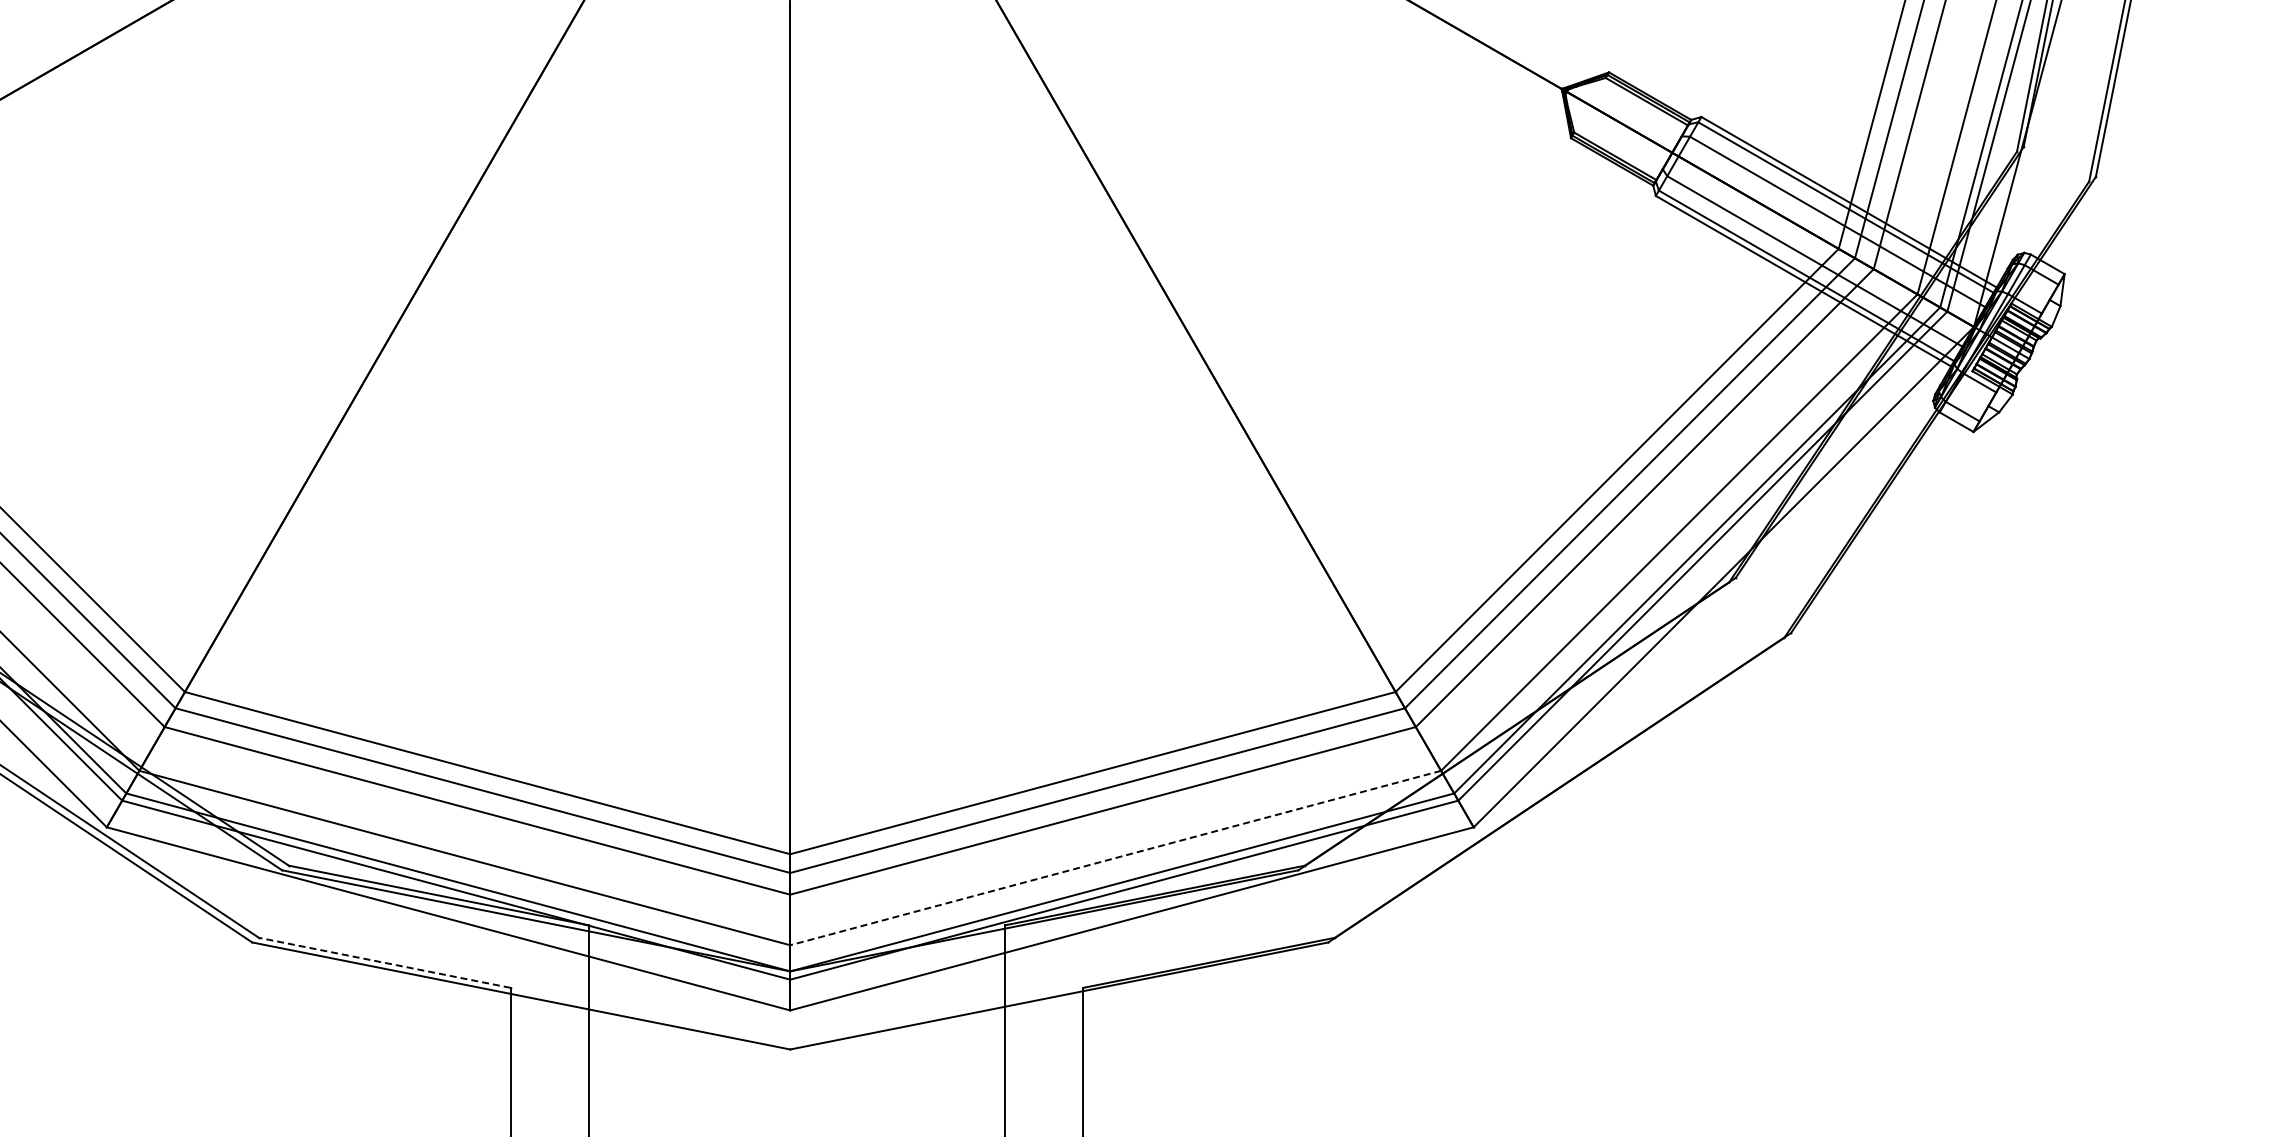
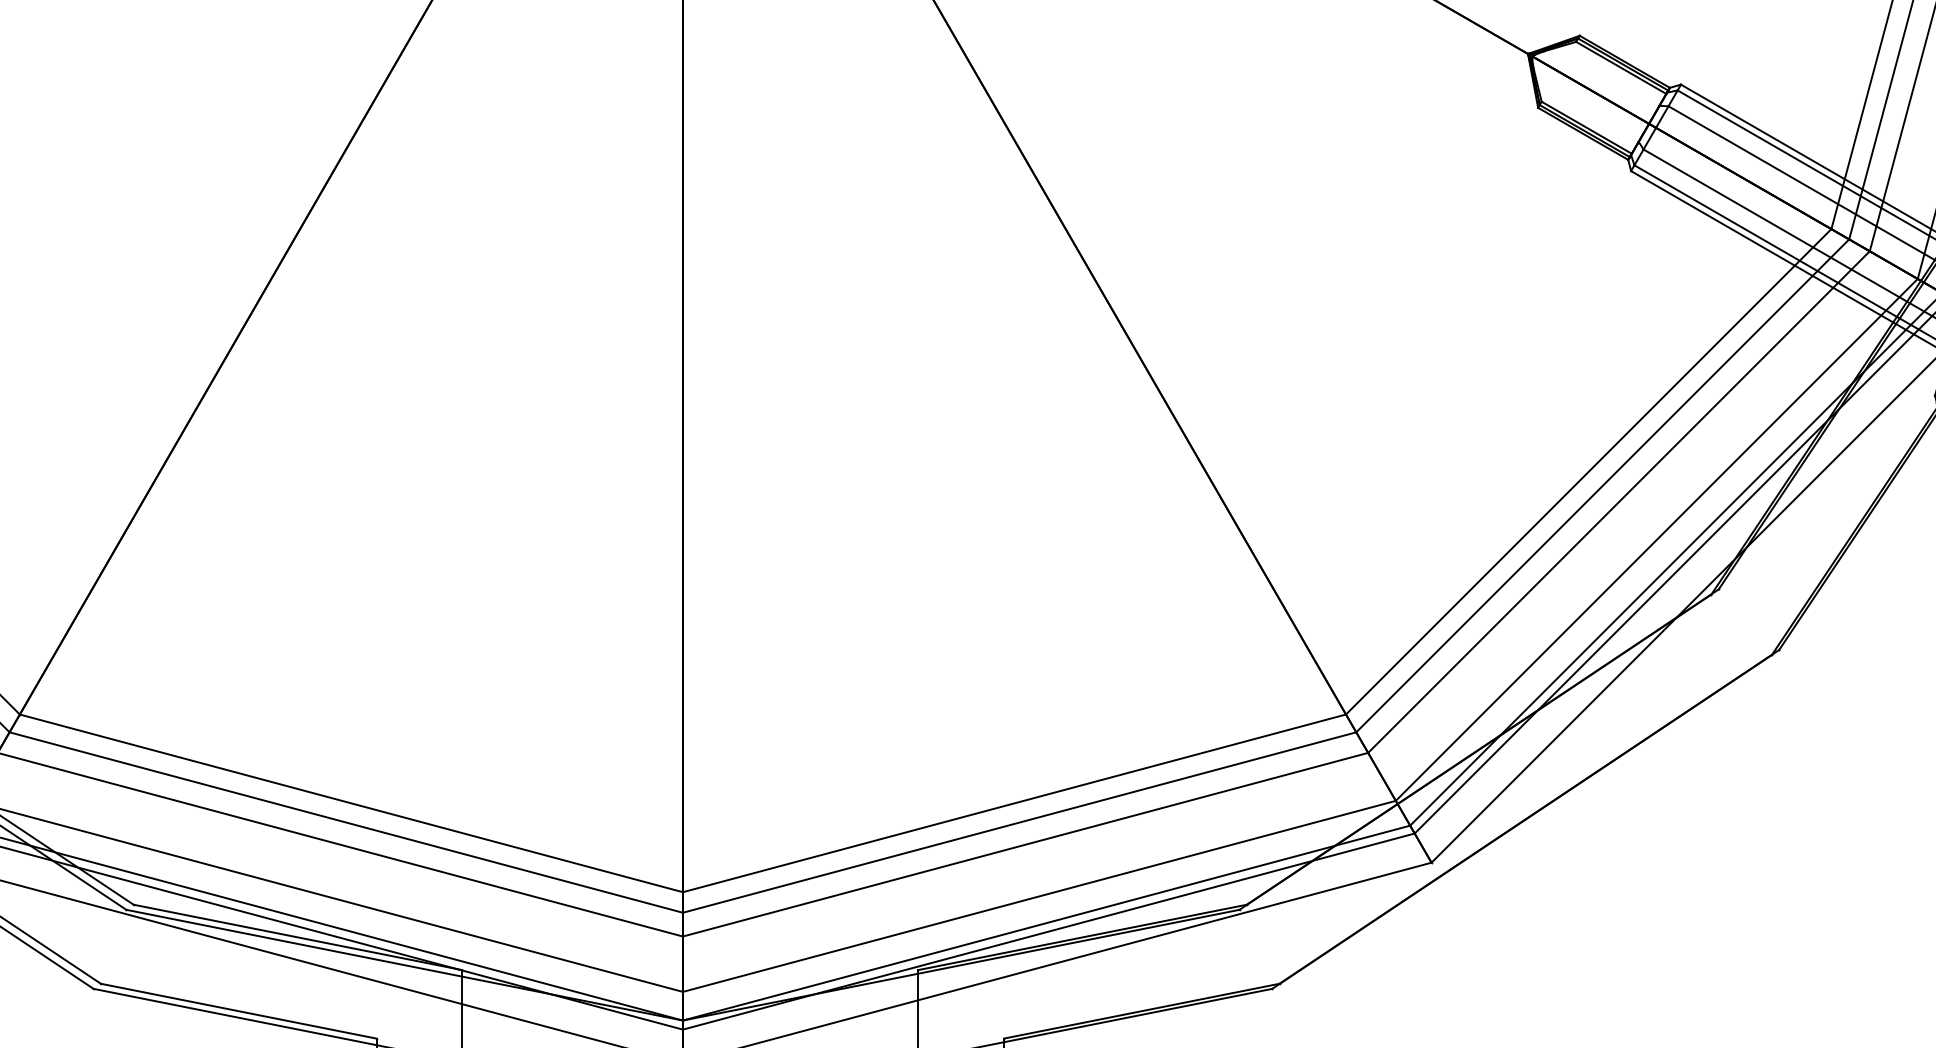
line: (1115, 858) -> (1039, 896), dashed -> solid
line: (384, 962) -> (238, 1010), dashed -> solid

